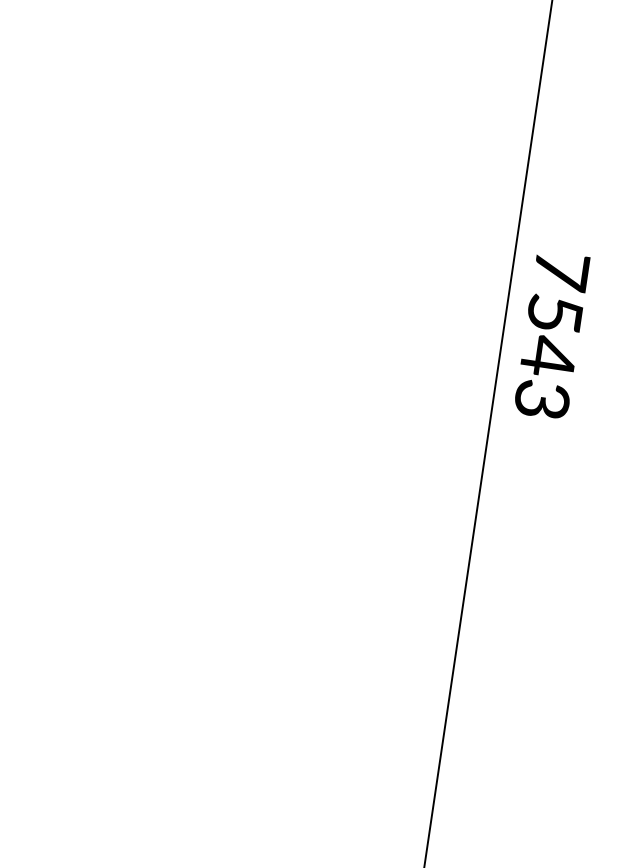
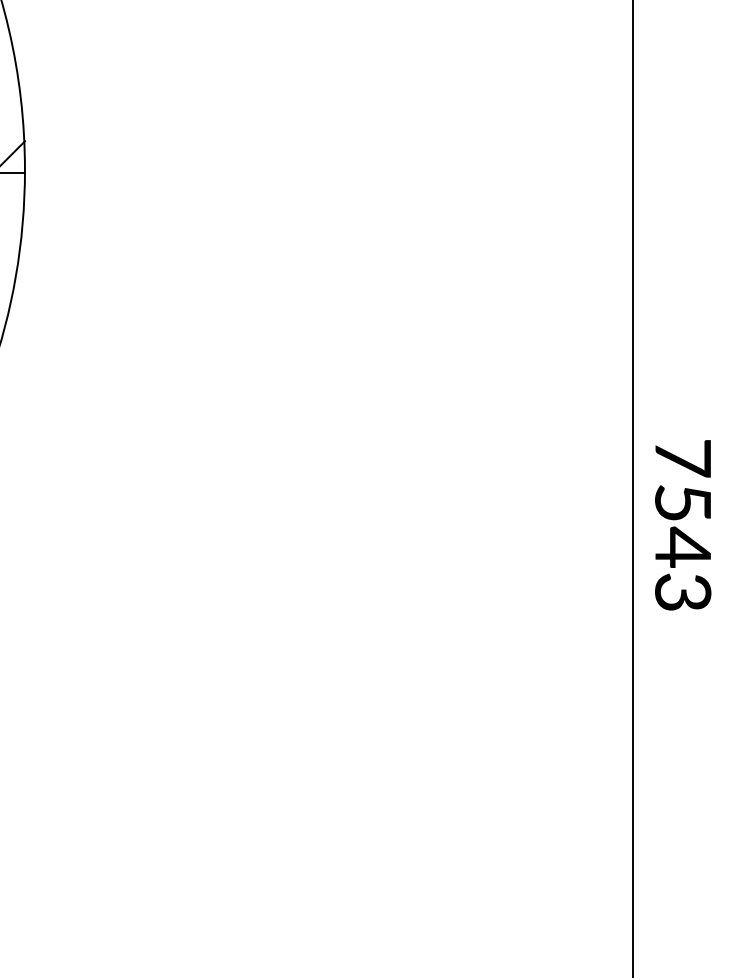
text: (552, 335) -> (683, 525), moved

